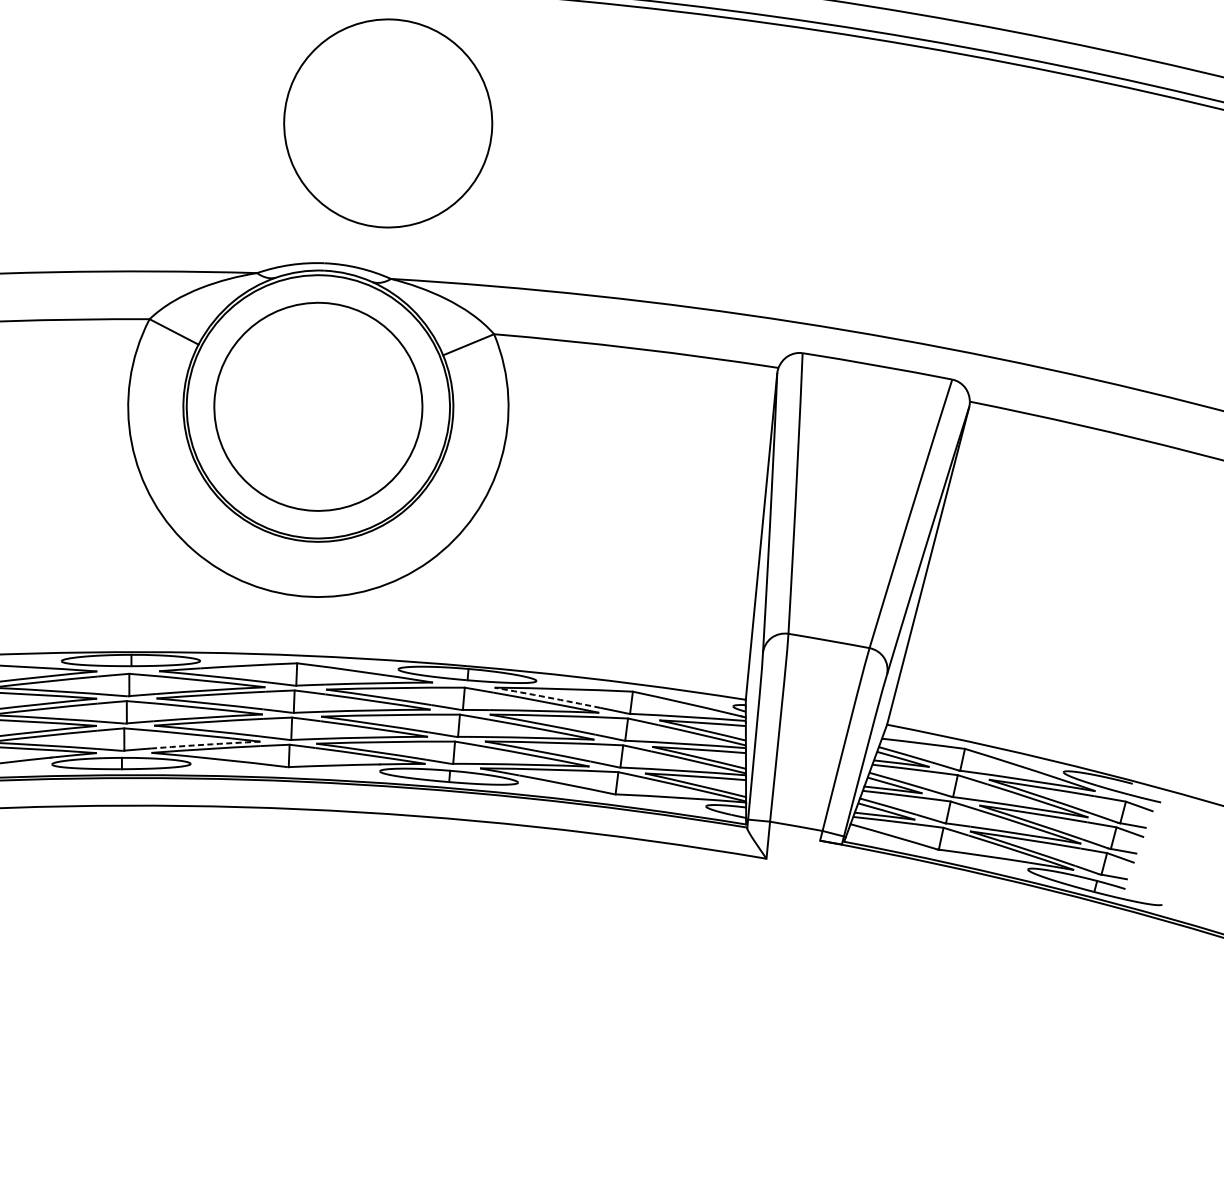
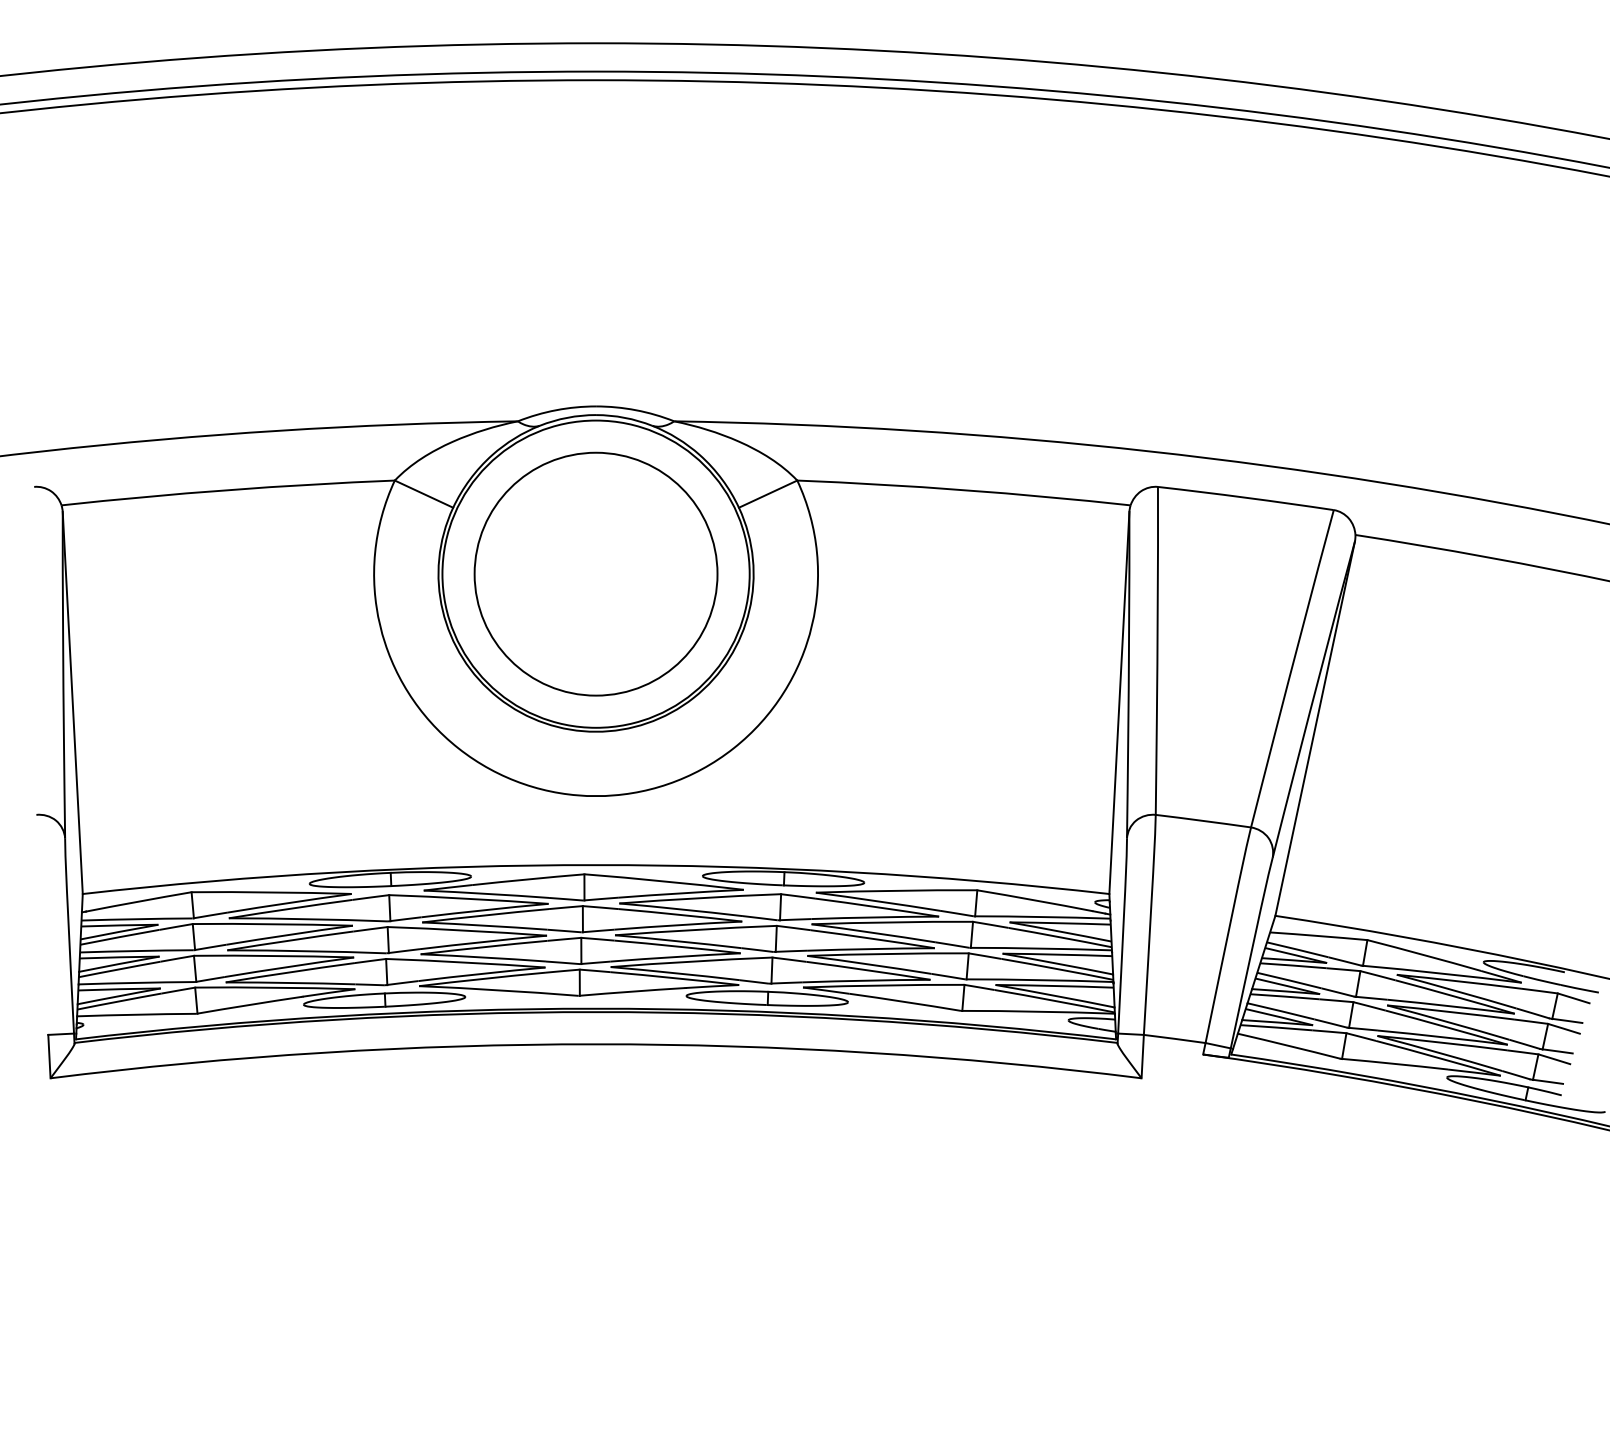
circle: (387, 122) -> (662, 239), removed
arc: (547, 697) -> (878, 901), dashed -> solid
arc: (205, 744) -> (481, 973), dashed -> solid

